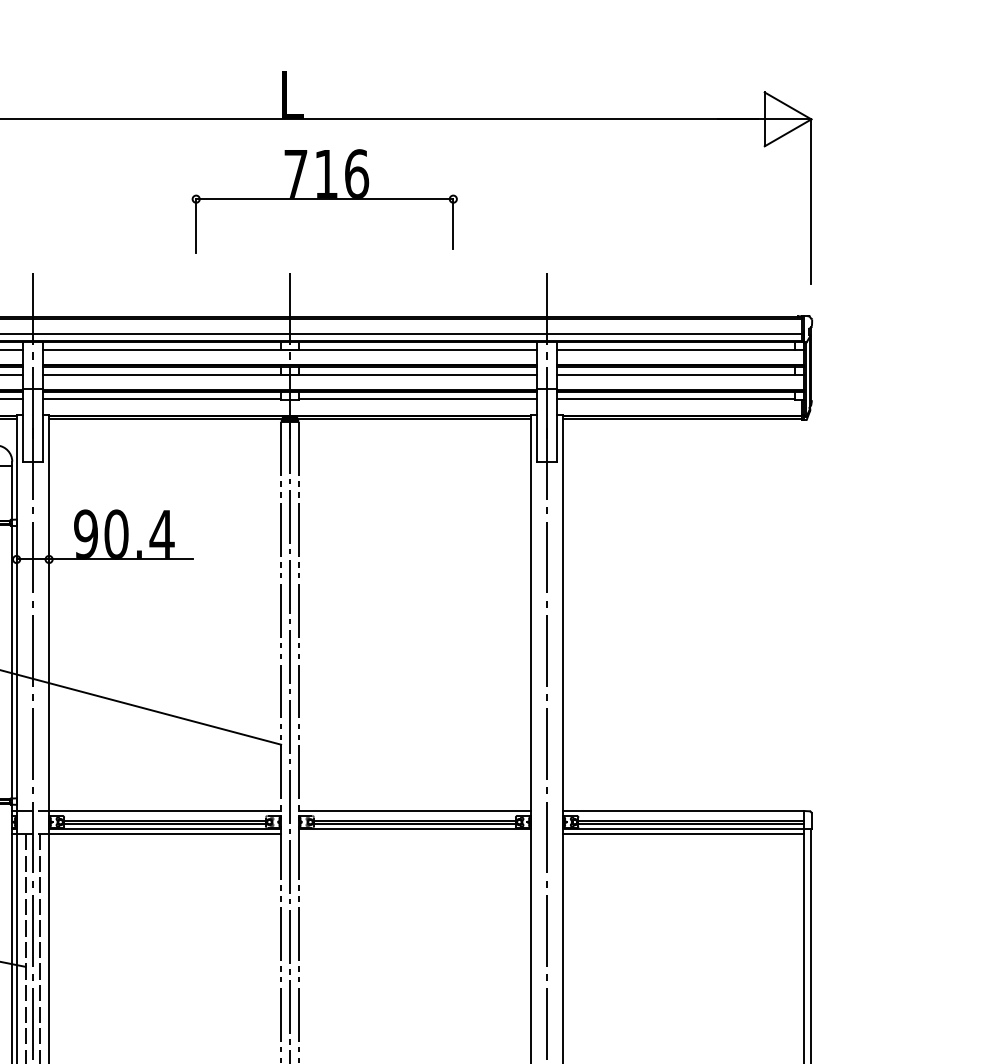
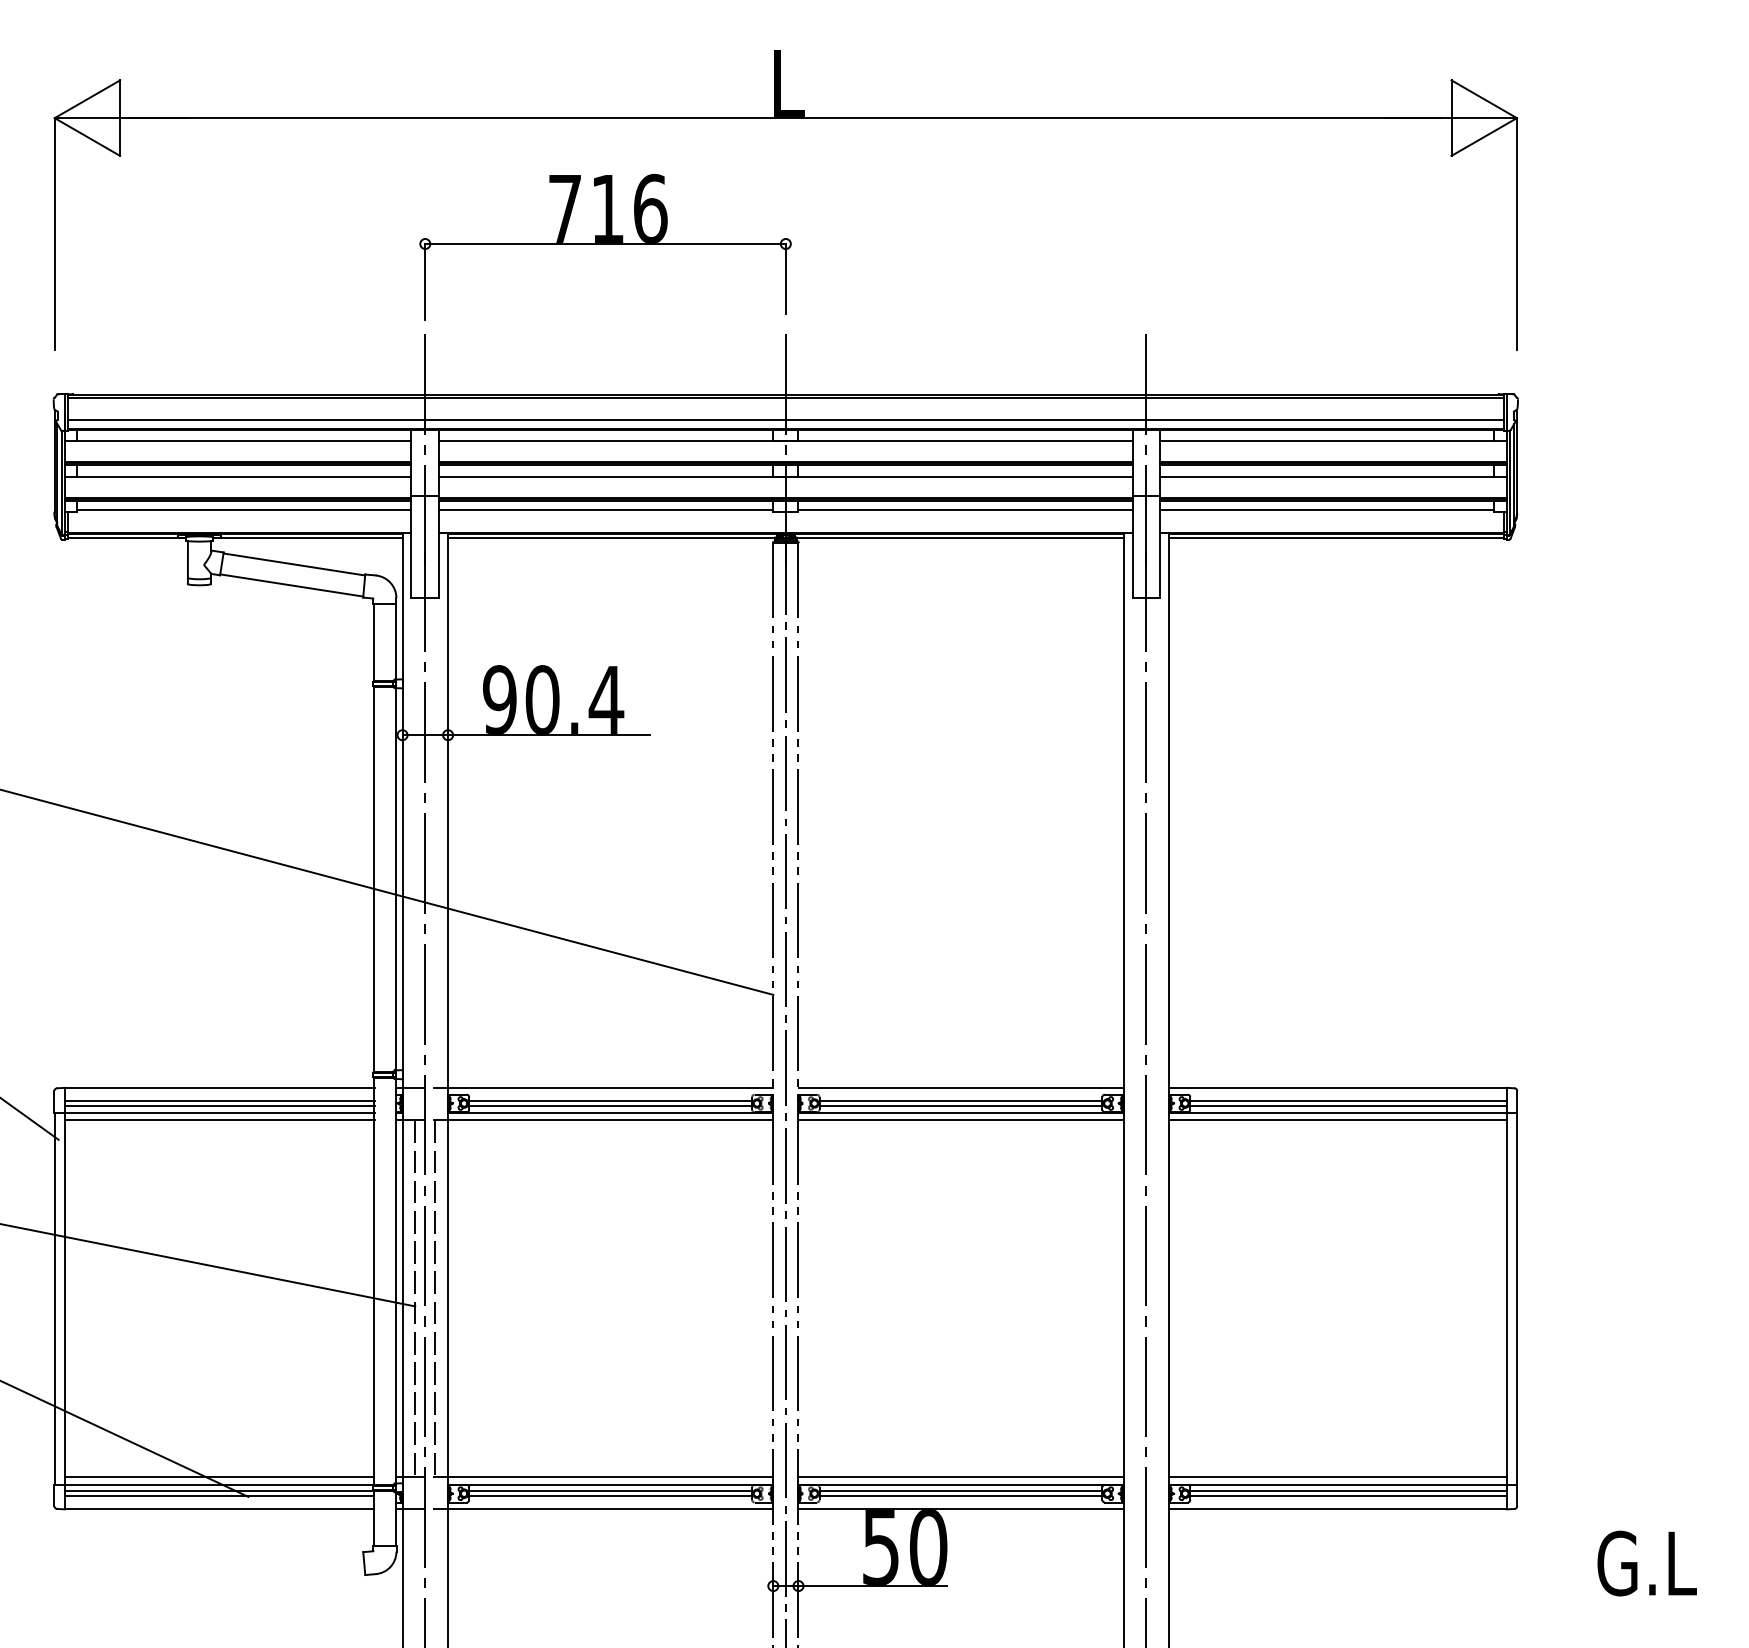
part: (324, 200) -> (605, 246), moved
line: (414, 834) -> (960, 1120), added

